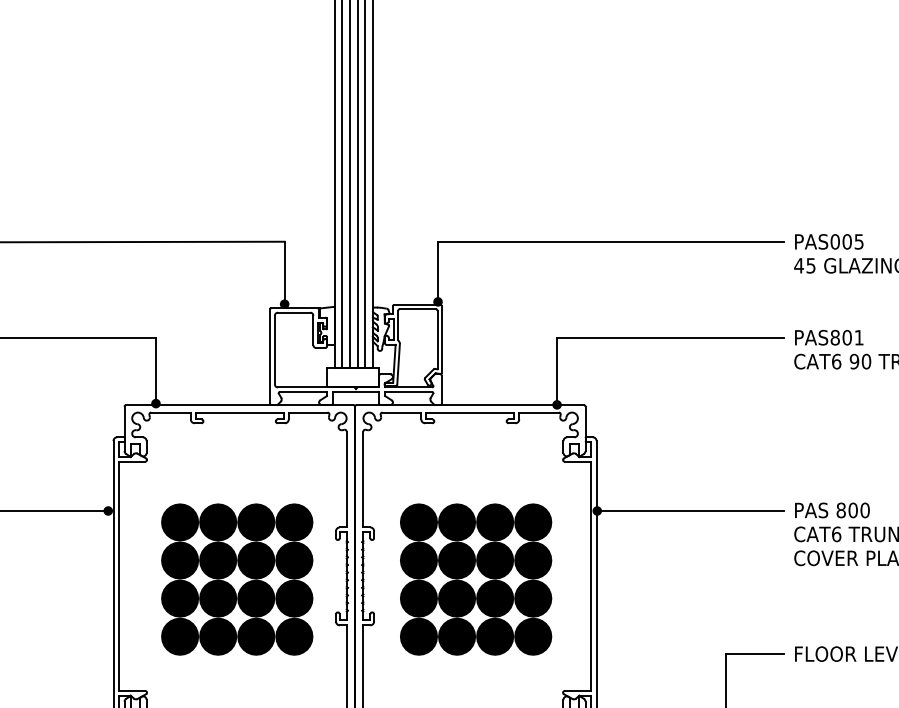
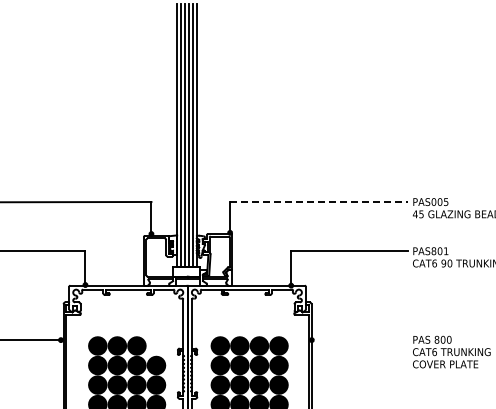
line: (610, 240) -> (318, 201), solid -> dashed
line: (690, 511) -> (359, 340), removed
fill: (294, 521) -> (156, 345), removed

